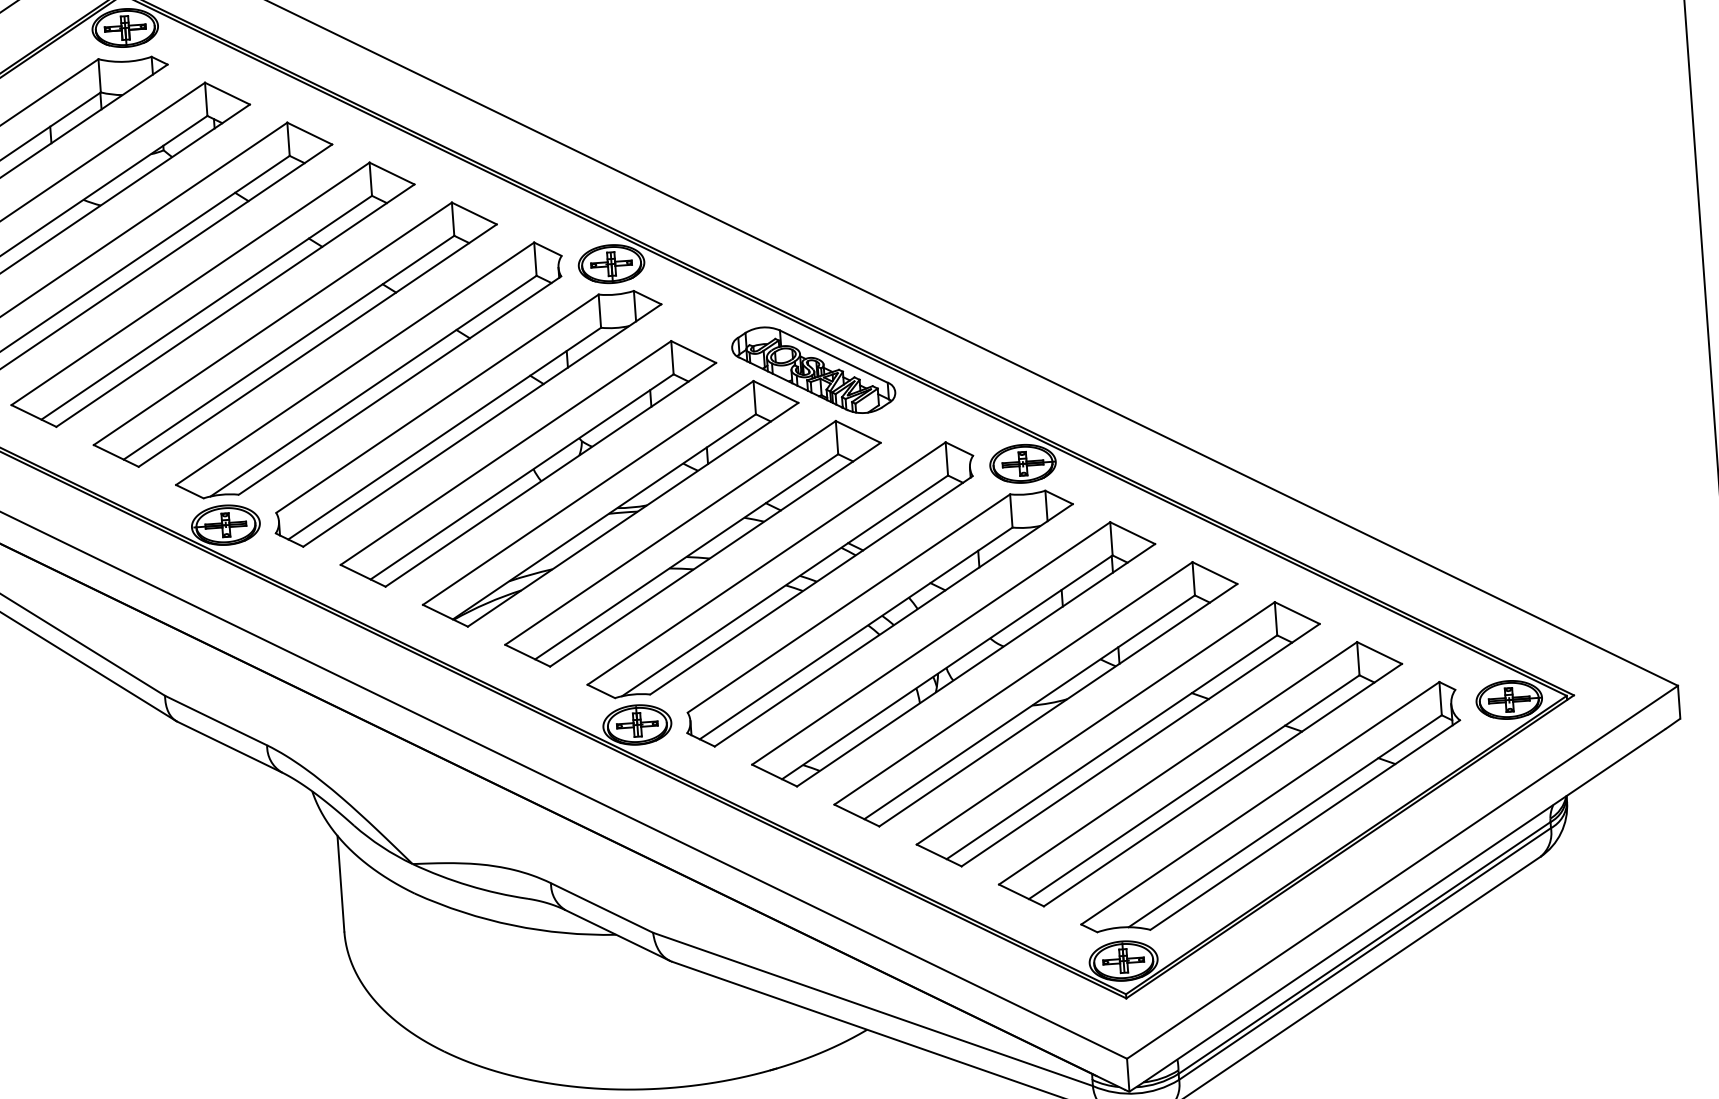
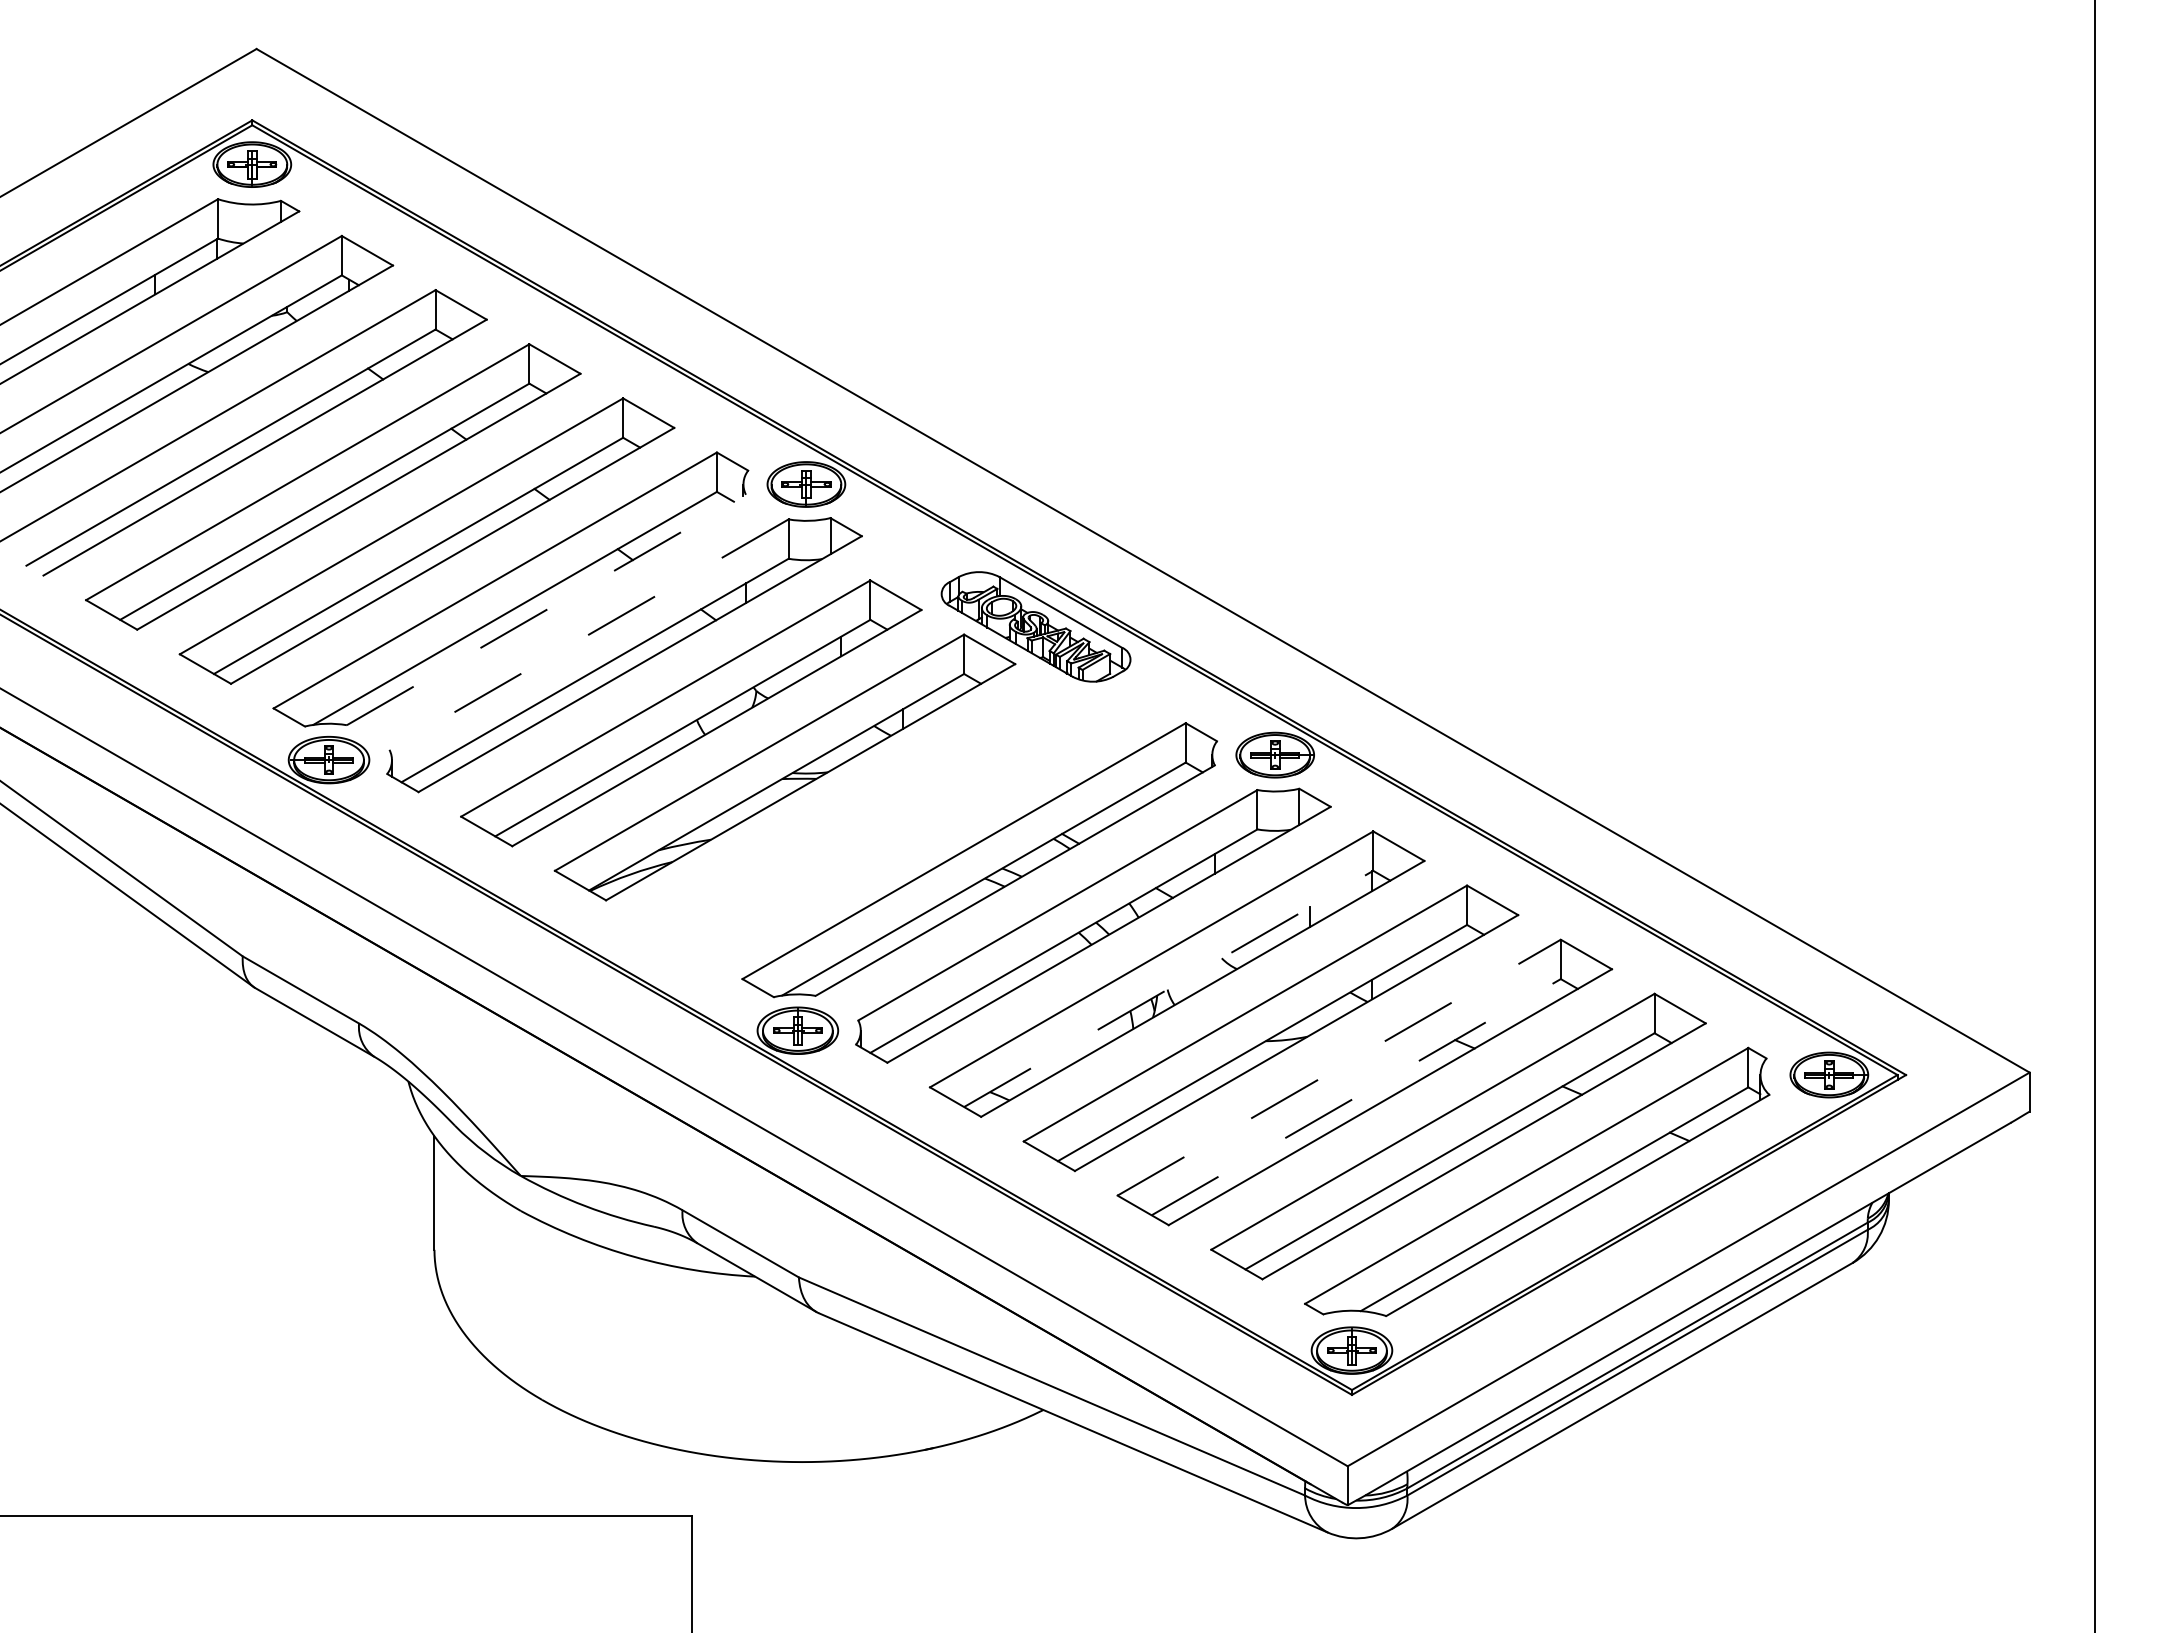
line: (400, 385) -> (546, 609), solid -> dashed
line: (436, 403) -> (588, 634), solid -> dashed
part: (692, 543) -> (878, 821), removed
line: (948, 666) -> (1169, 988), solid -> dashed
line: (1096, 723) -> (1339, 1067), solid -> dashed
line: (1112, 746) -> (1356, 1096), solid -> dashed

